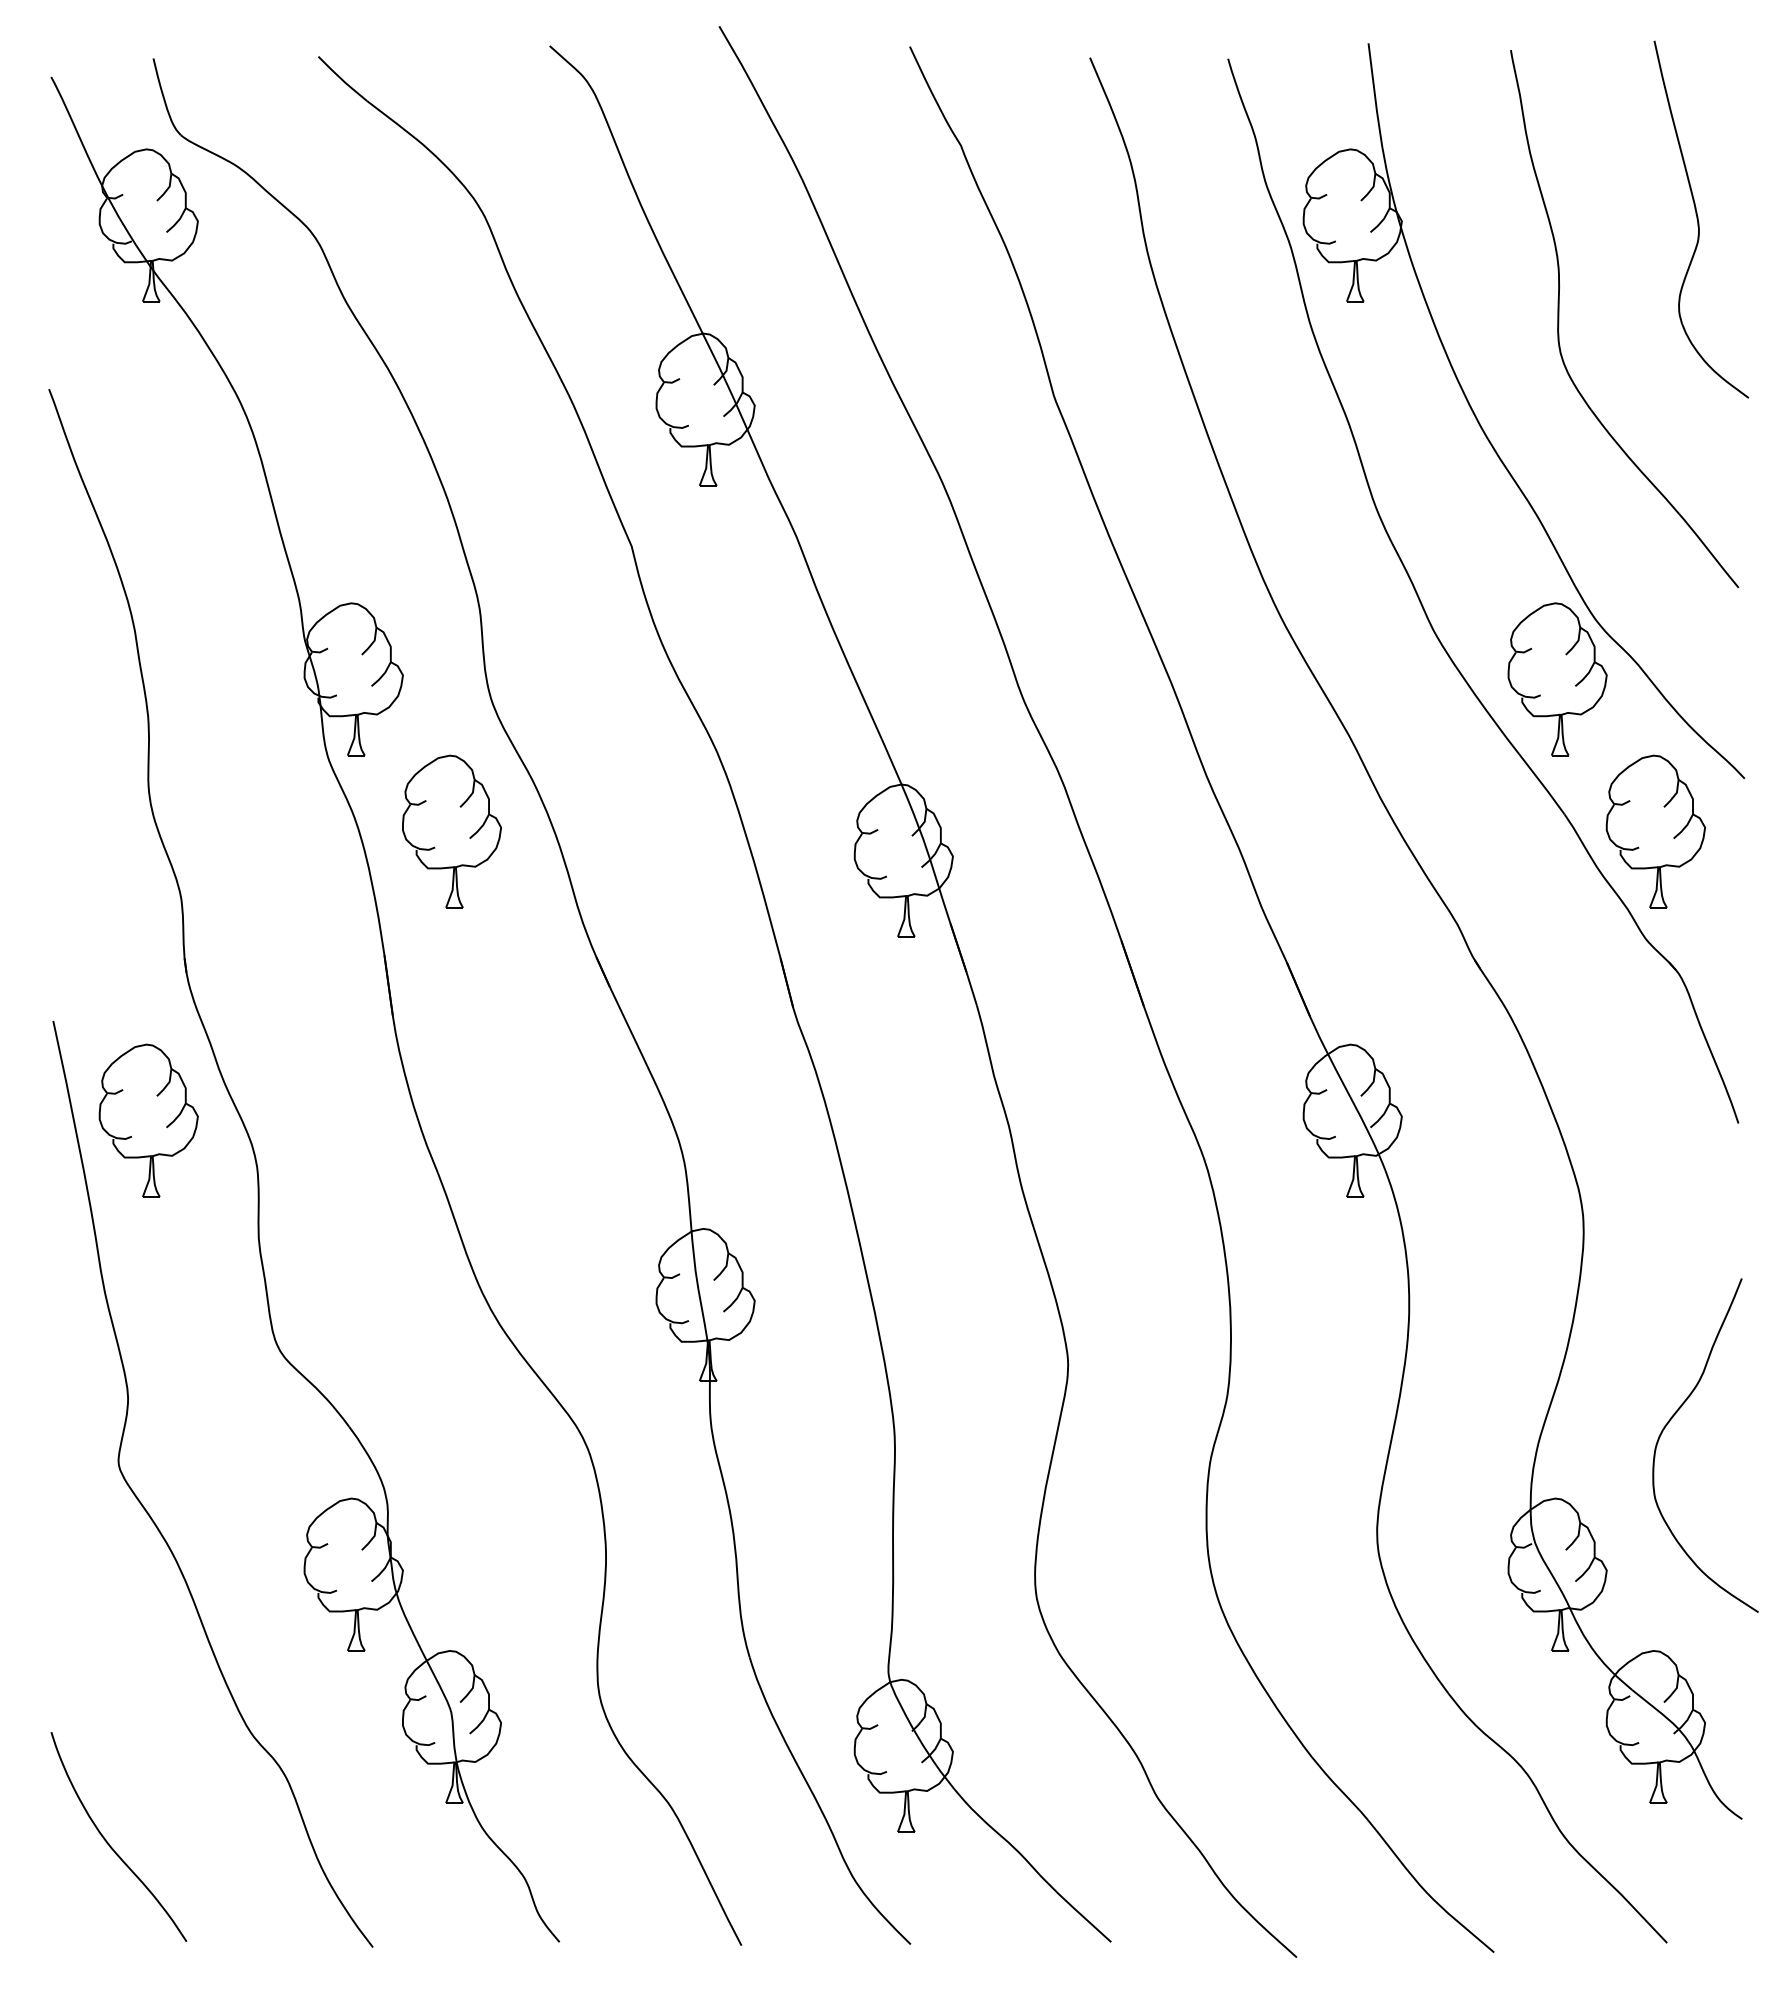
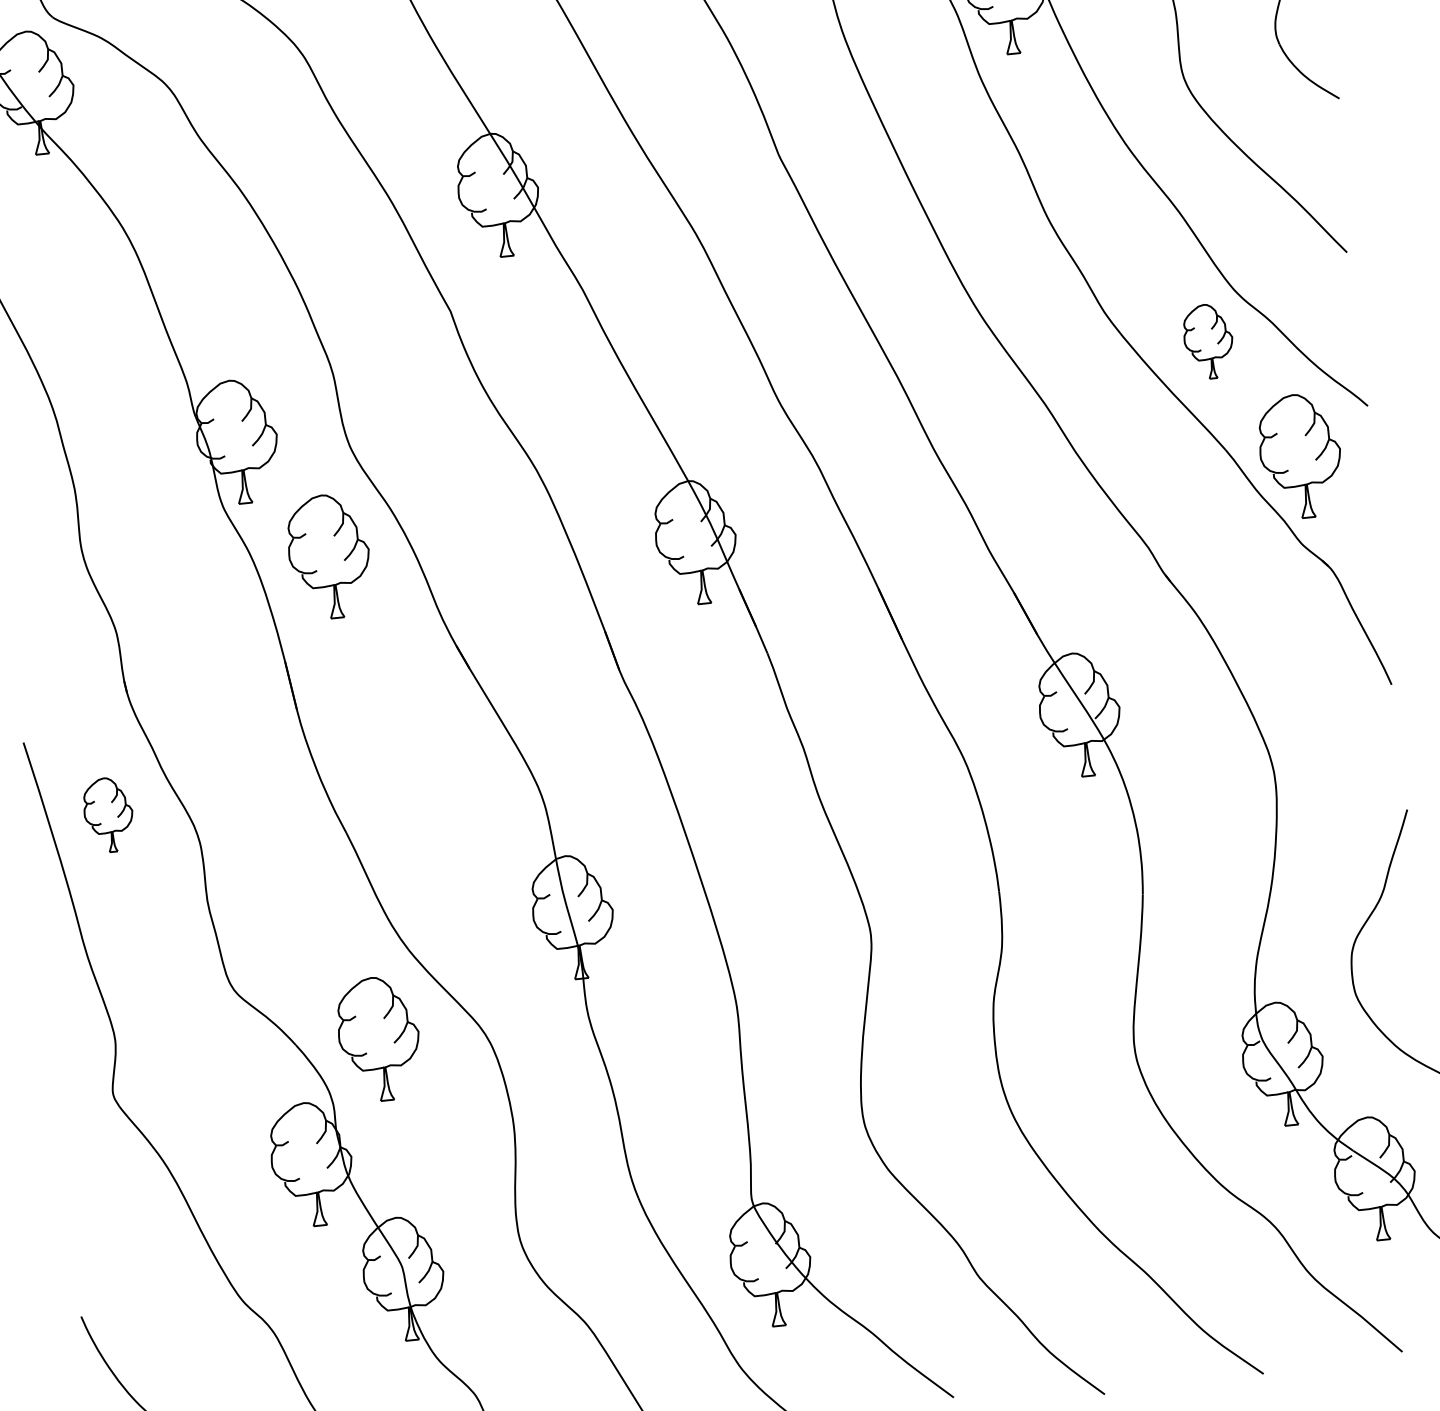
part: (1557, 679) -> (1208, 341), size x0.6
part: (148, 1120) -> (108, 814), size x0.6
part: (451, 1429) -> (378, 1038), added

